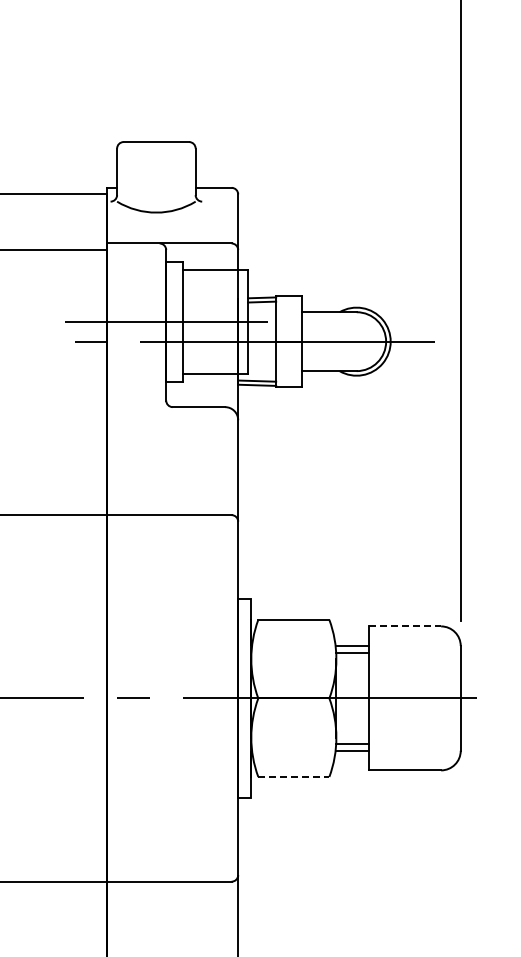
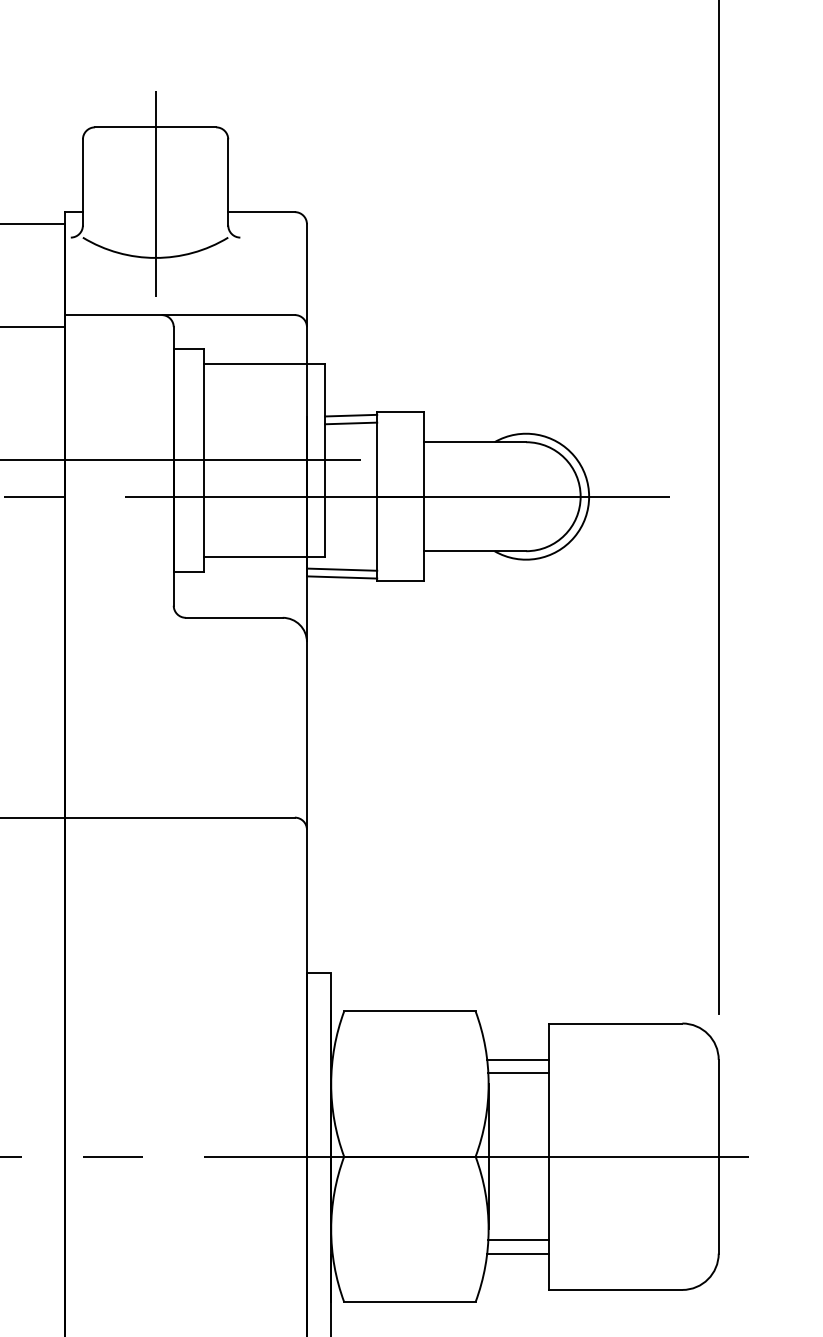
line: (156, 177) -> (155, 192), added
line: (405, 626) -> (616, 1023), dashed -> solid
line: (293, 776) -> (409, 1301), dashed -> solid

